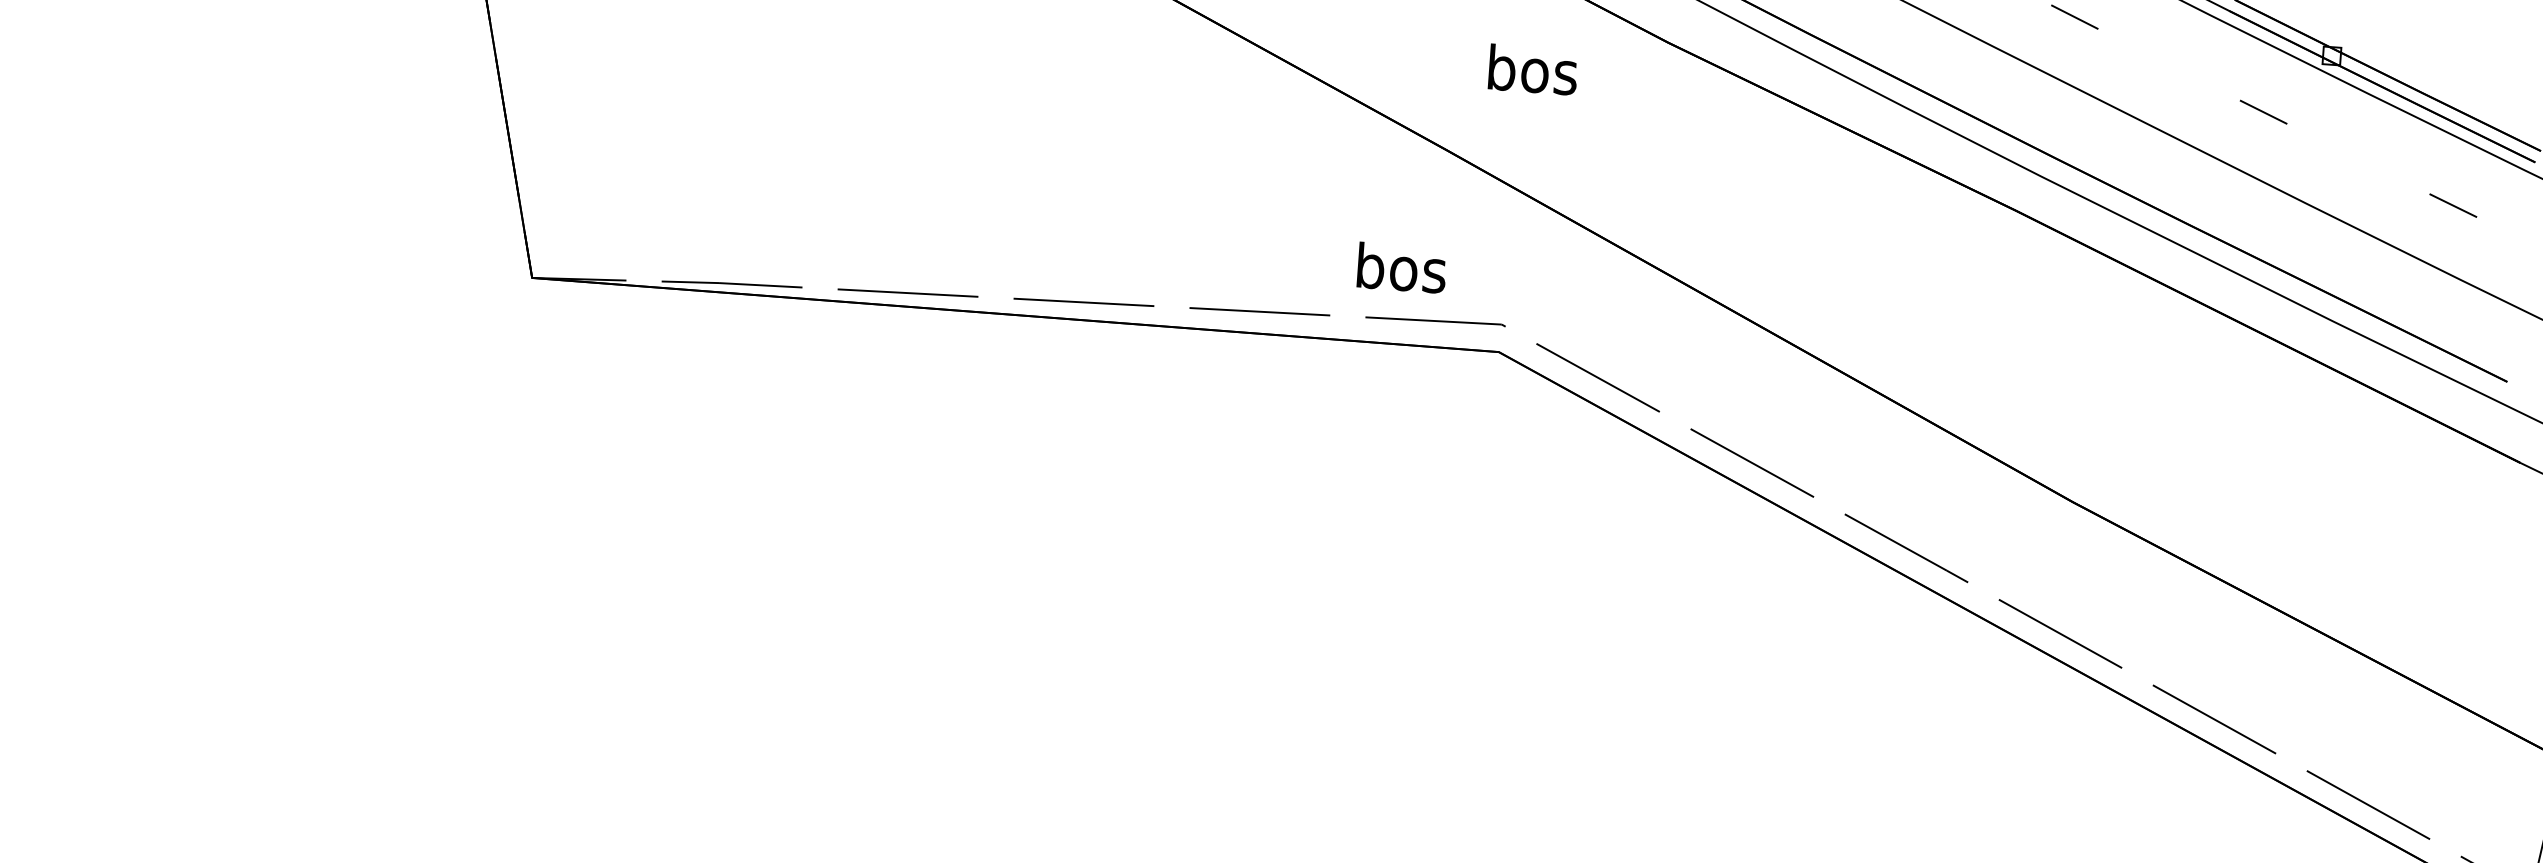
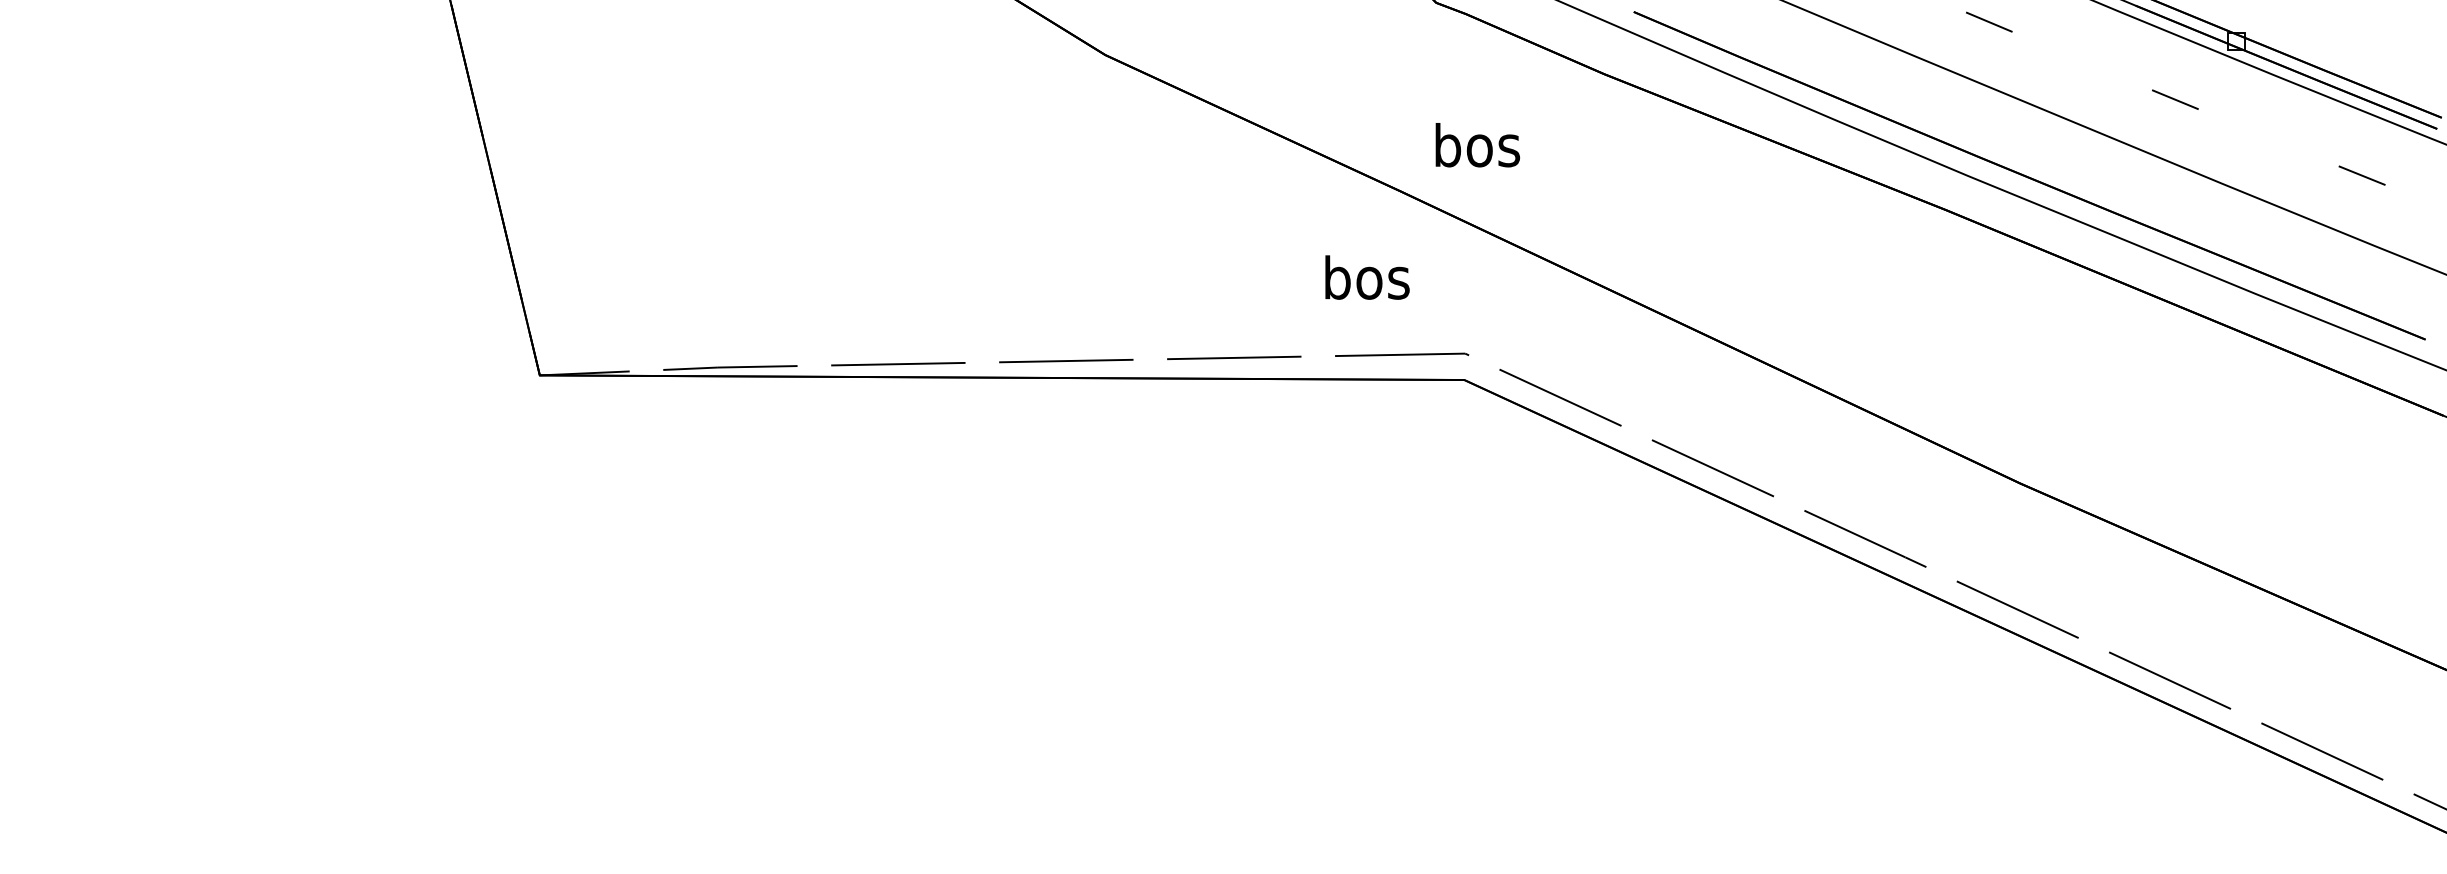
text: (1532, 70) -> (1477, 145), moved
text: (1402, 267) -> (1367, 277), moved

